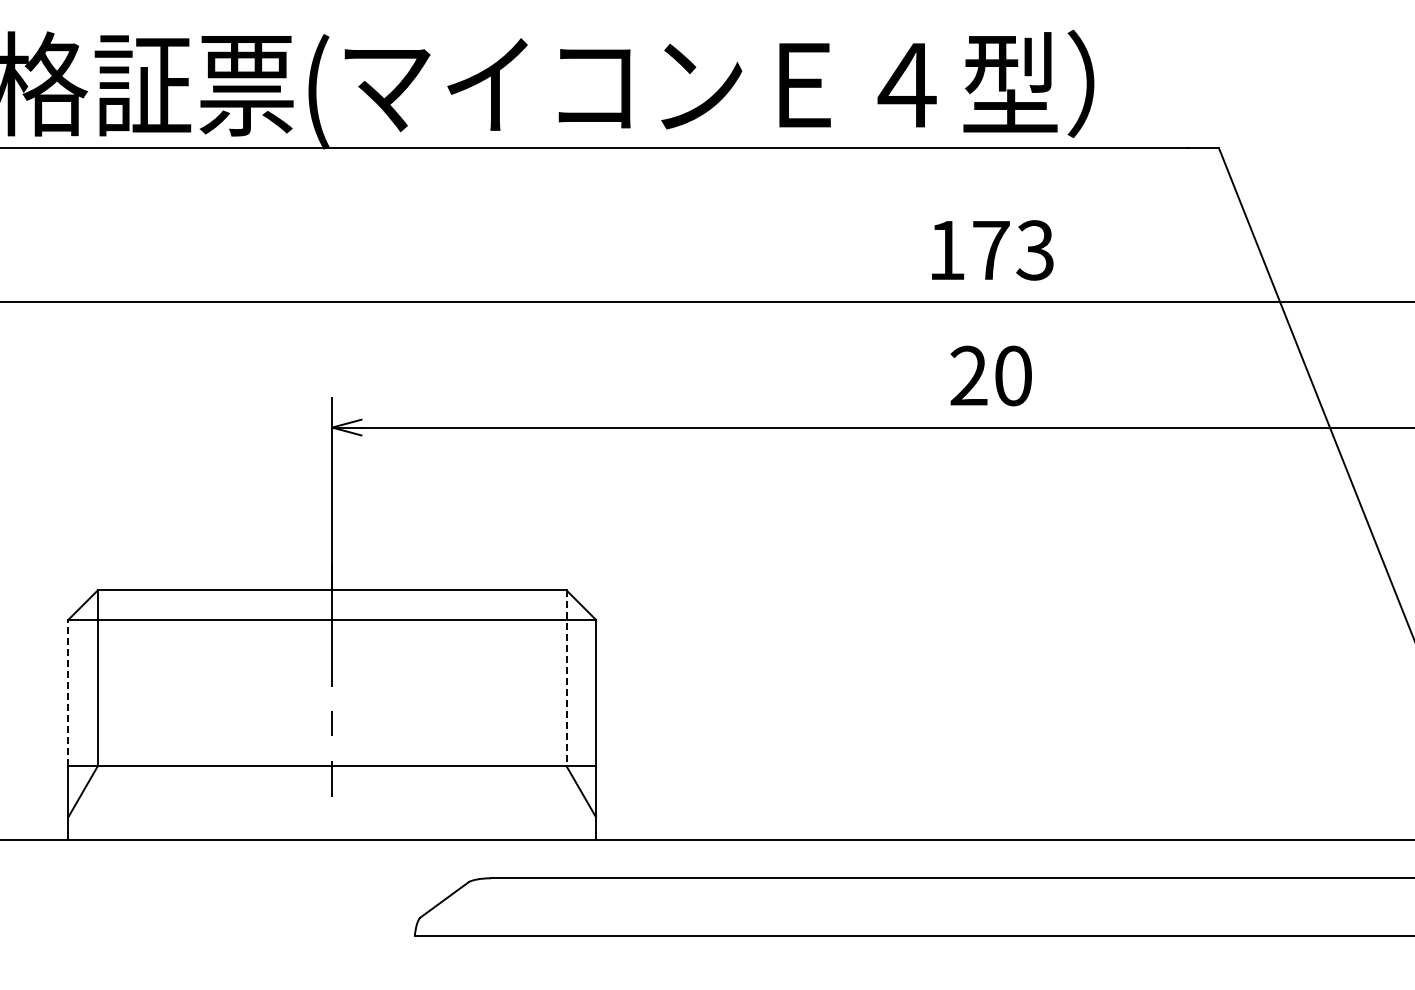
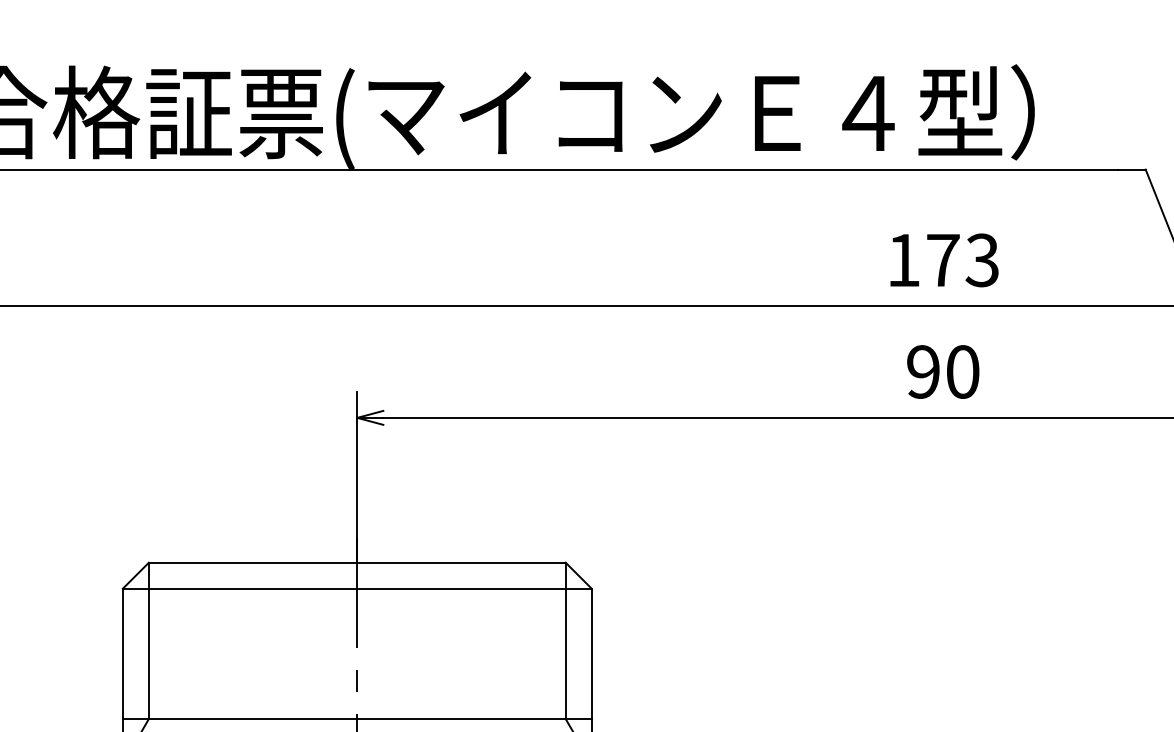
text: (968, 376) -> (922, 372), 20 -> 90
line: (566, 678) -> (565, 640), dashed -> solid
line: (68, 692) -> (122, 653), dashed -> solid

